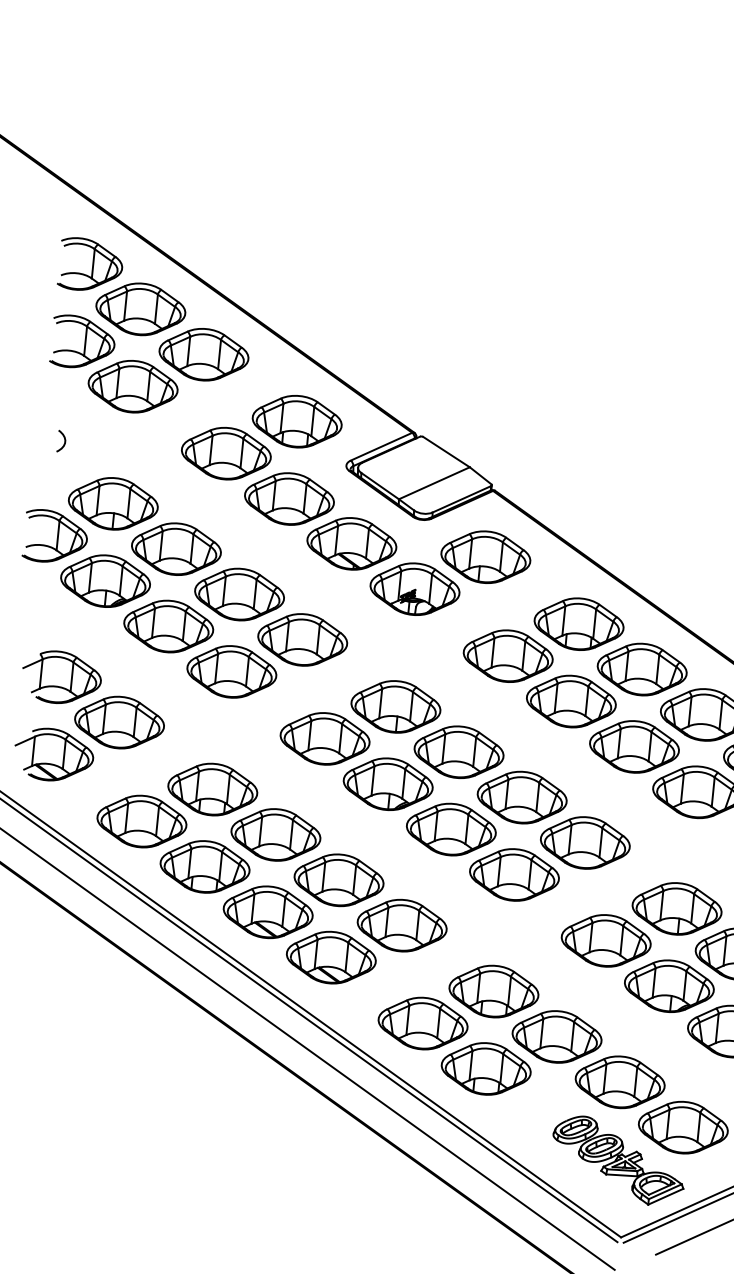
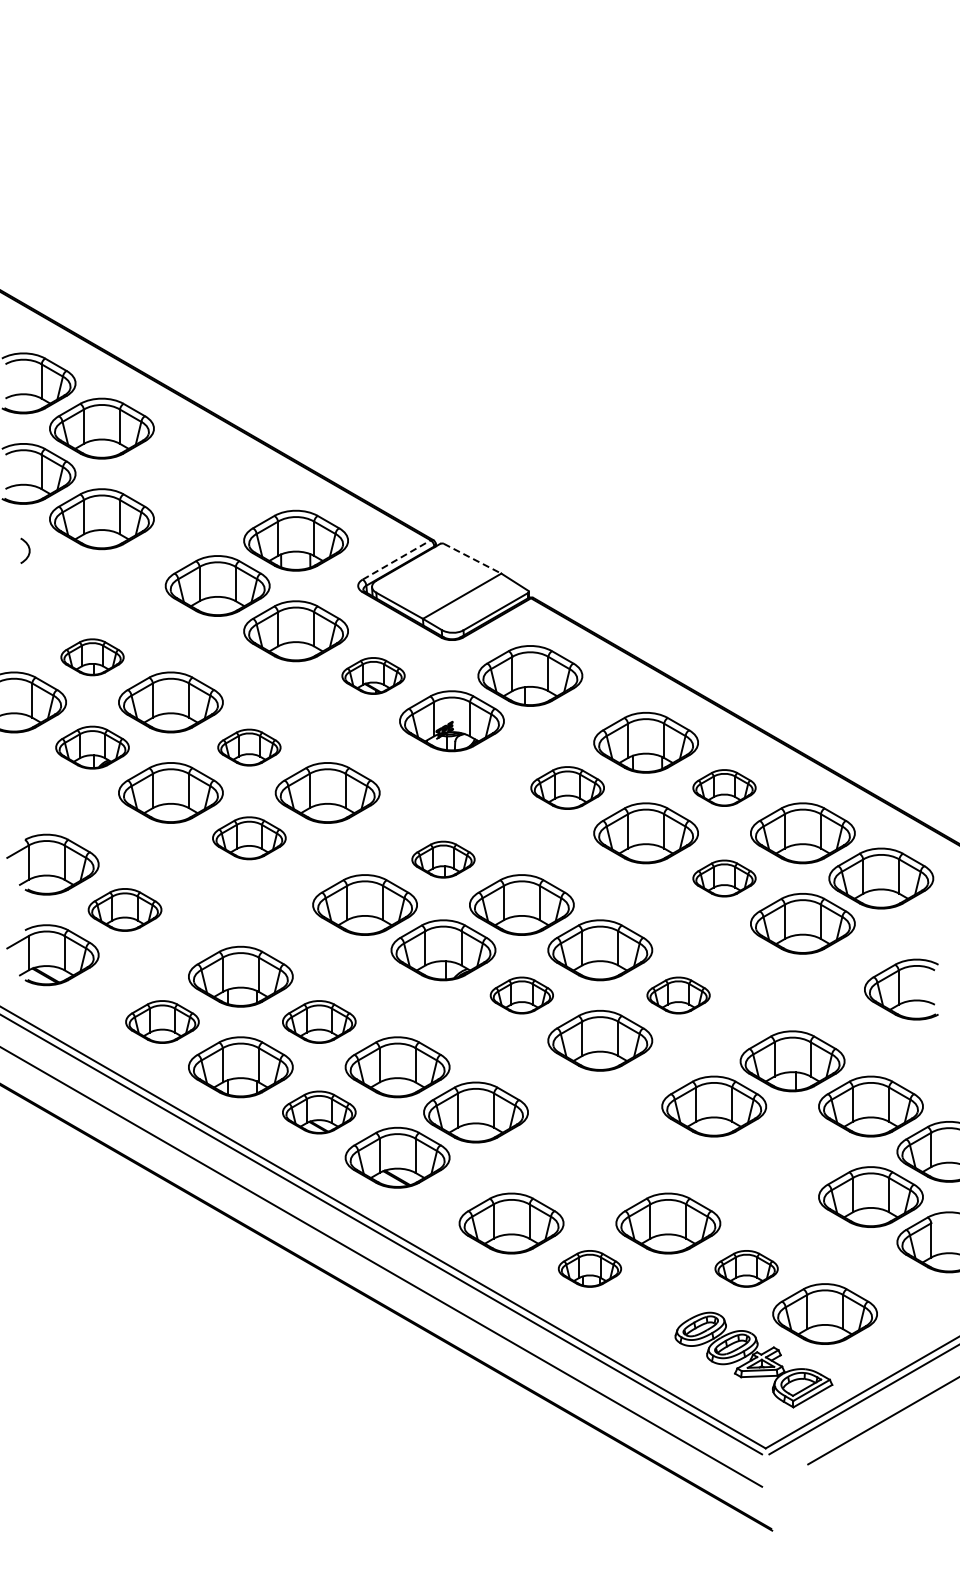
part: (204, 354) -> (180, 473), removed
curve: (64, 441) -> (28, 550), moved
line: (382, 446) -> (397, 559), solid -> dashed
line: (447, 451) -> (473, 558), solid -> dashed
part: (113, 504) -> (92, 657), size x0.6
part: (351, 543) -> (373, 675), size x0.6
part: (105, 581) -> (92, 747), size x0.7
part: (239, 594) -> (249, 747), size x0.6
part: (508, 655) -> (567, 787), size x0.7
part: (642, 669) -> (724, 787), size x0.6
part: (231, 672) -> (249, 838), size x0.7
part: (395, 706) -> (443, 859), size x0.6
part: (119, 722) -> (124, 909), size x0.7
part: (634, 746) -> (724, 878), size x0.6
part: (142, 821) -> (162, 1021), size x0.7
part: (451, 829) -> (521, 995), size x0.6
part: (276, 834) -> (319, 1021), size x0.7
part: (585, 842) -> (678, 995), size x0.6
part: (268, 912) -> (319, 1112), size x0.7
part: (669, 985) -> (792, 1151), removed
part: (493, 991) -> (589, 1178), removed
part: (485, 1068) -> (589, 1268), size x0.6
part: (620, 1082) -> (746, 1268), size x0.6

